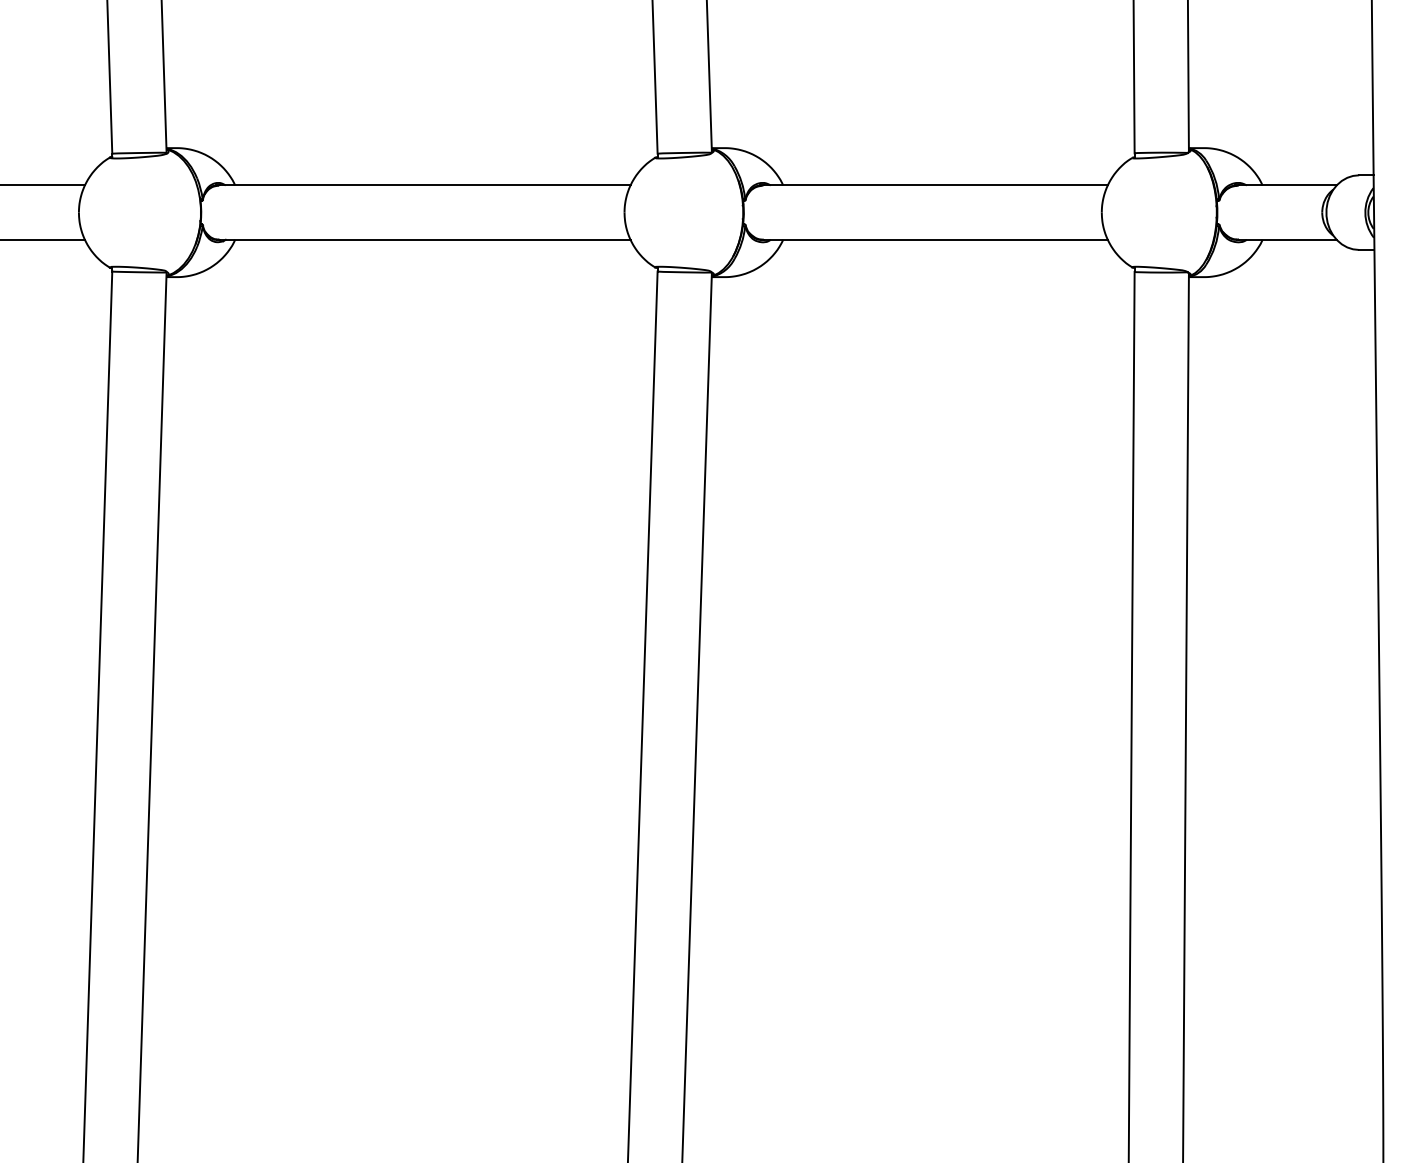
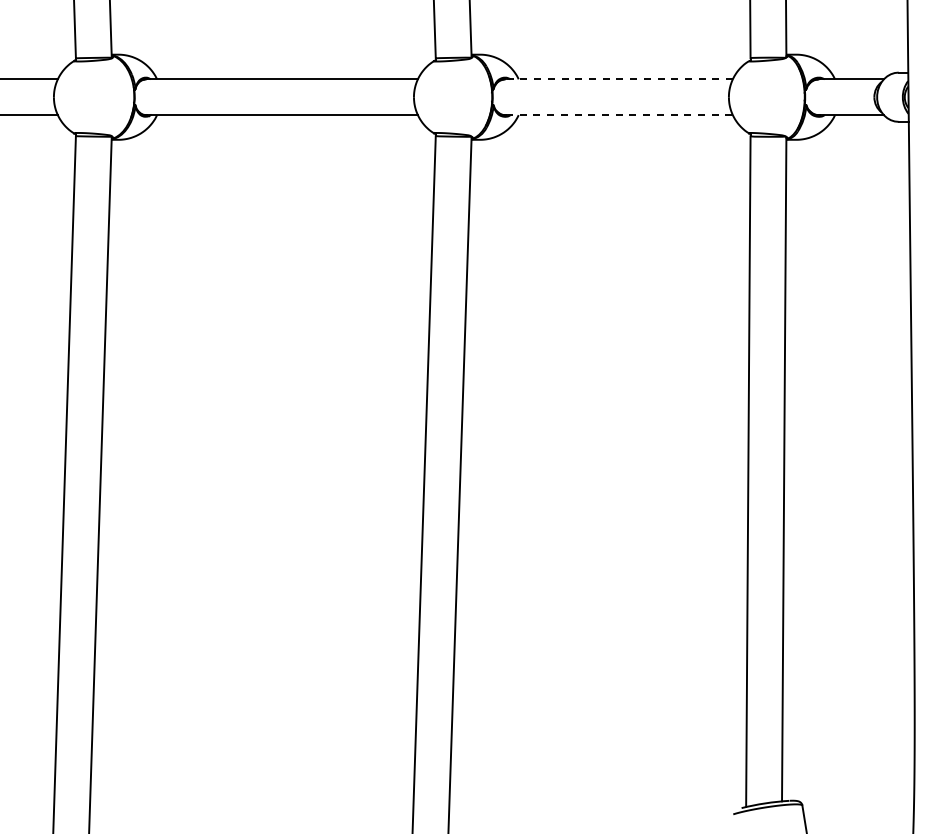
line: (936, 185) -> (619, 79), solid -> dashed
line: (936, 240) -> (619, 115), solid -> dashed

